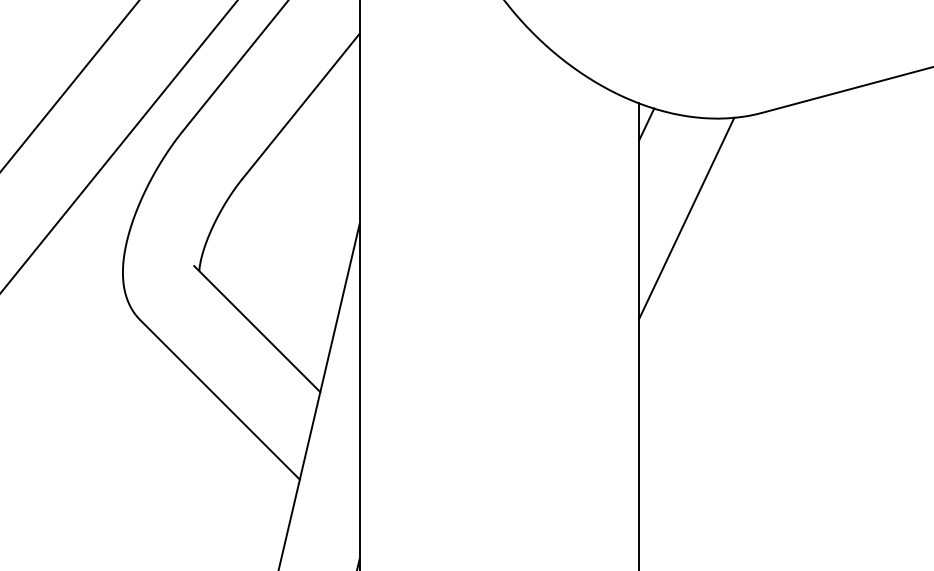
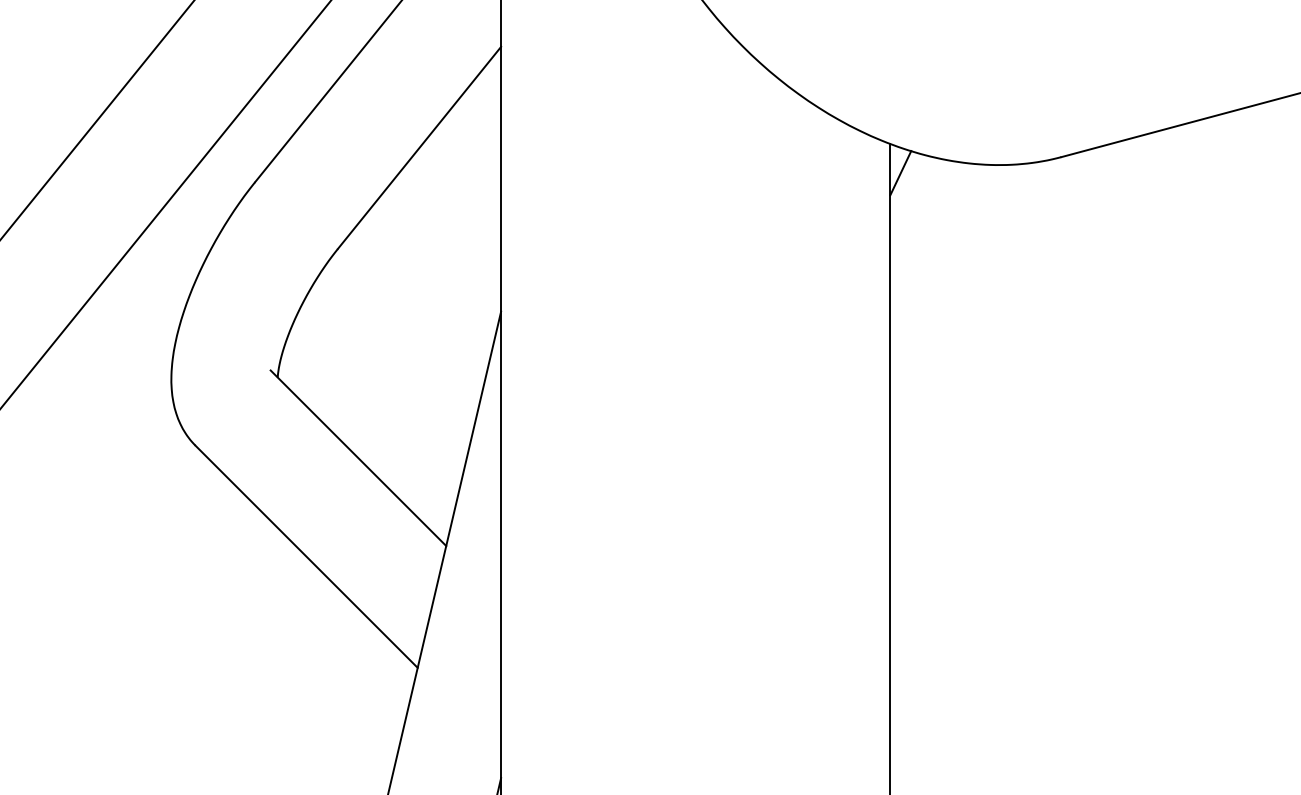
line: (686, 217) -> (956, 303), removed

